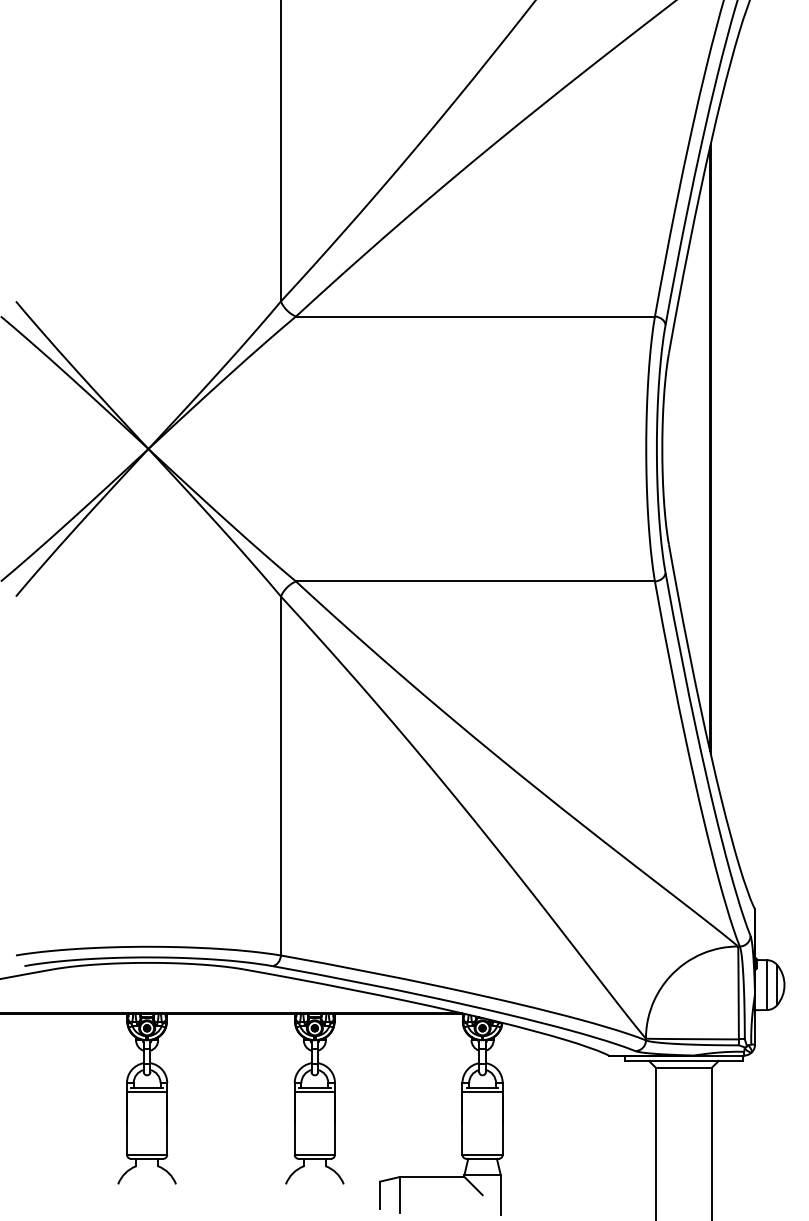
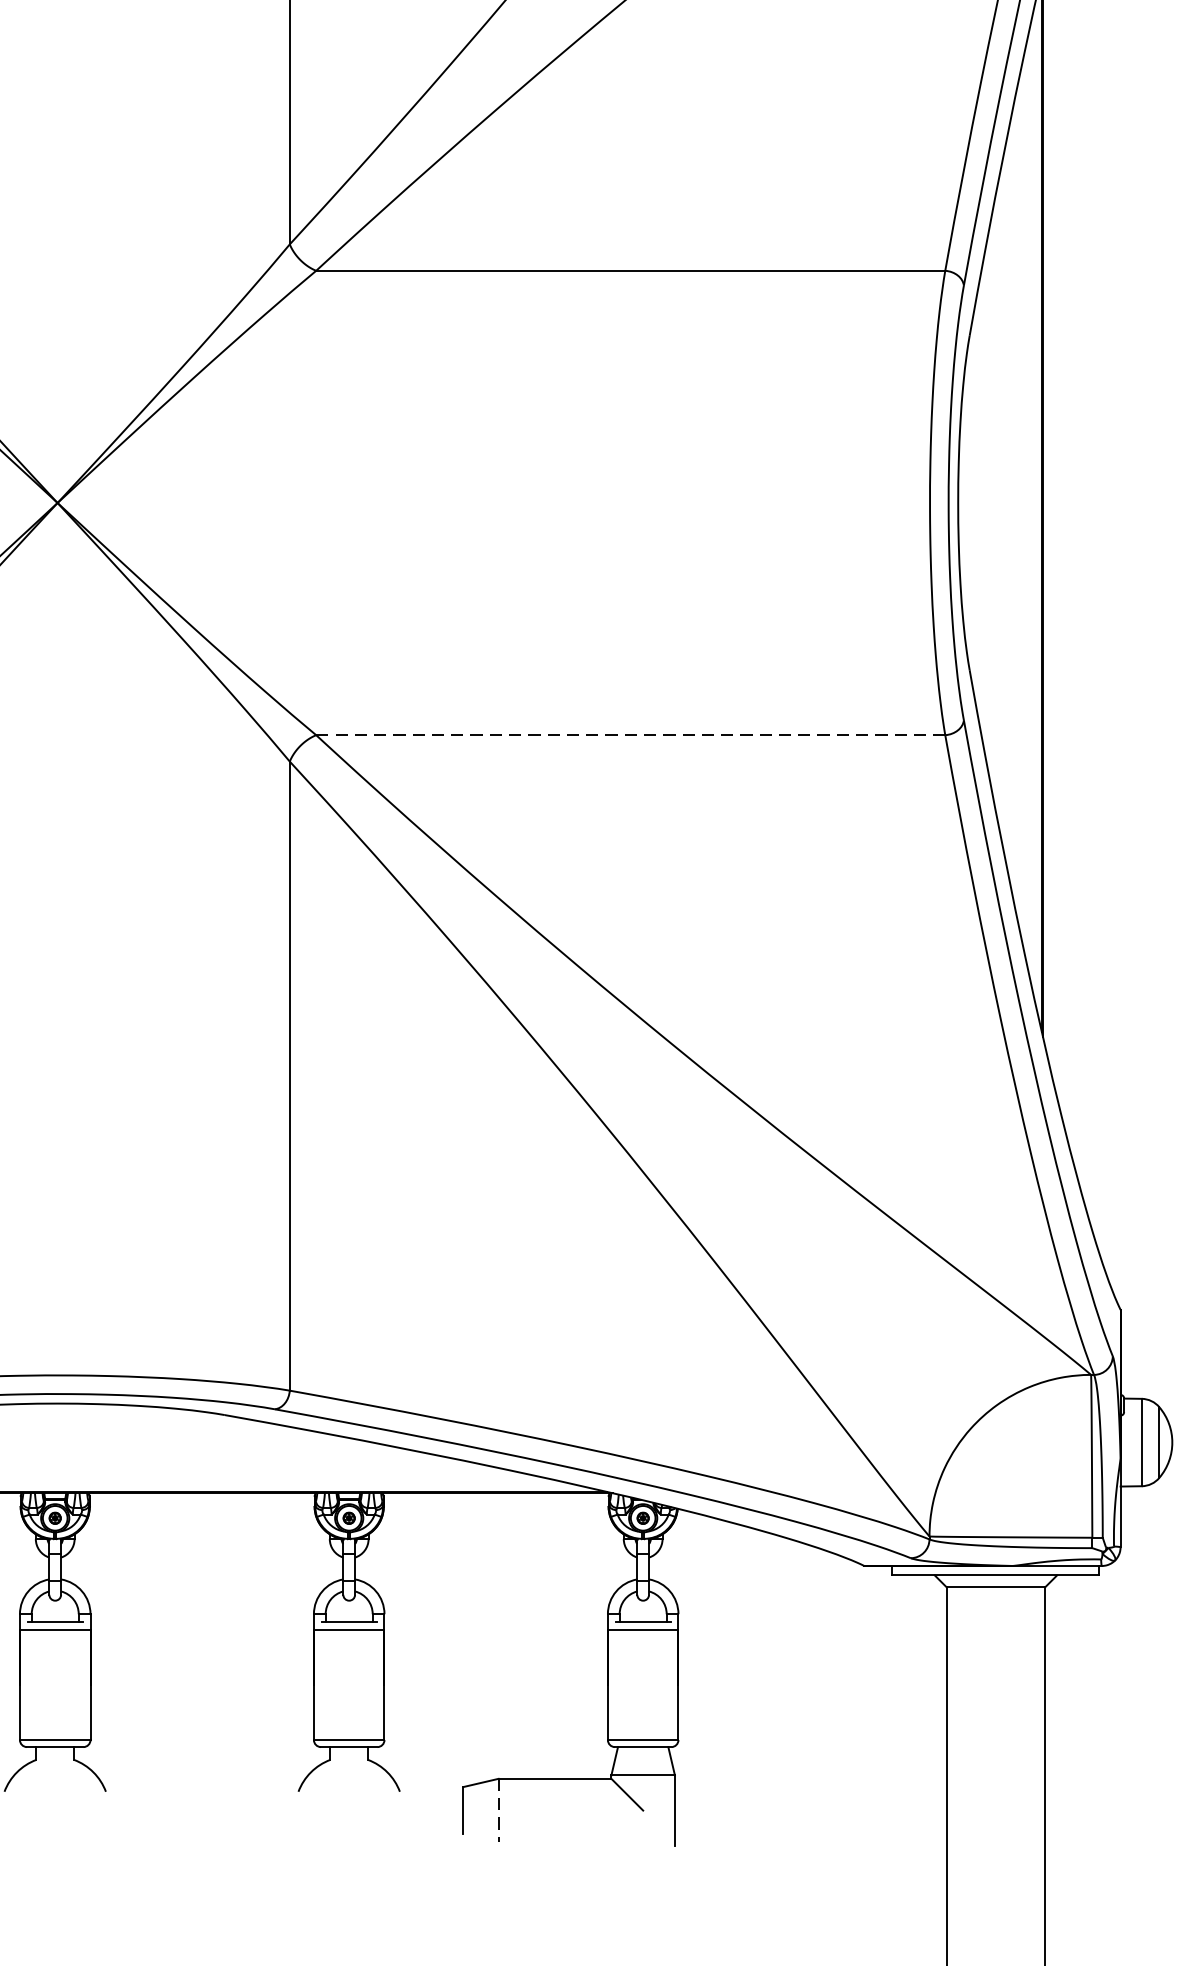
line: (476, 581) -> (632, 735), solid -> dashed
line: (400, 1195) -> (499, 1811), solid -> dashed

